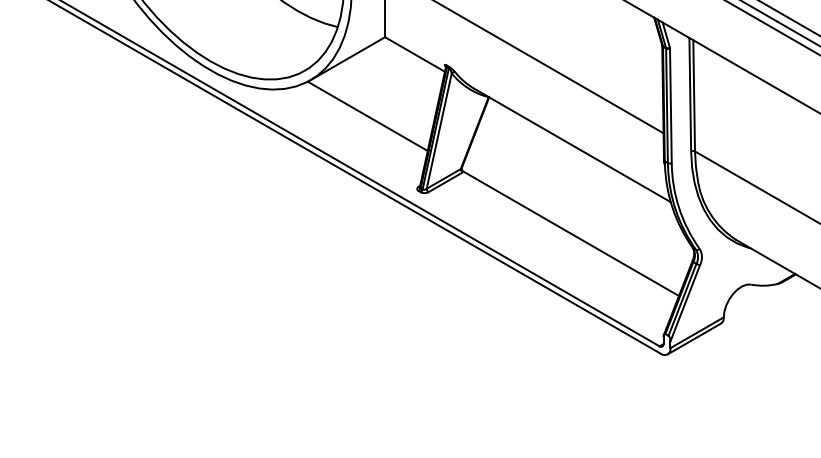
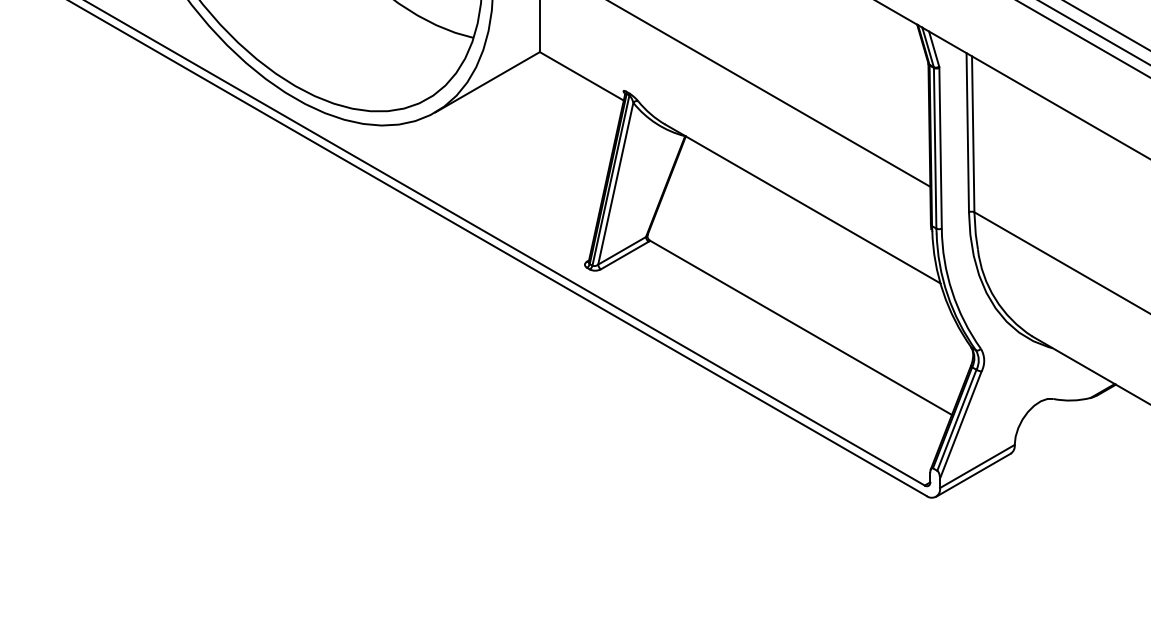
line: (367, 115) -> (515, 162), removed

